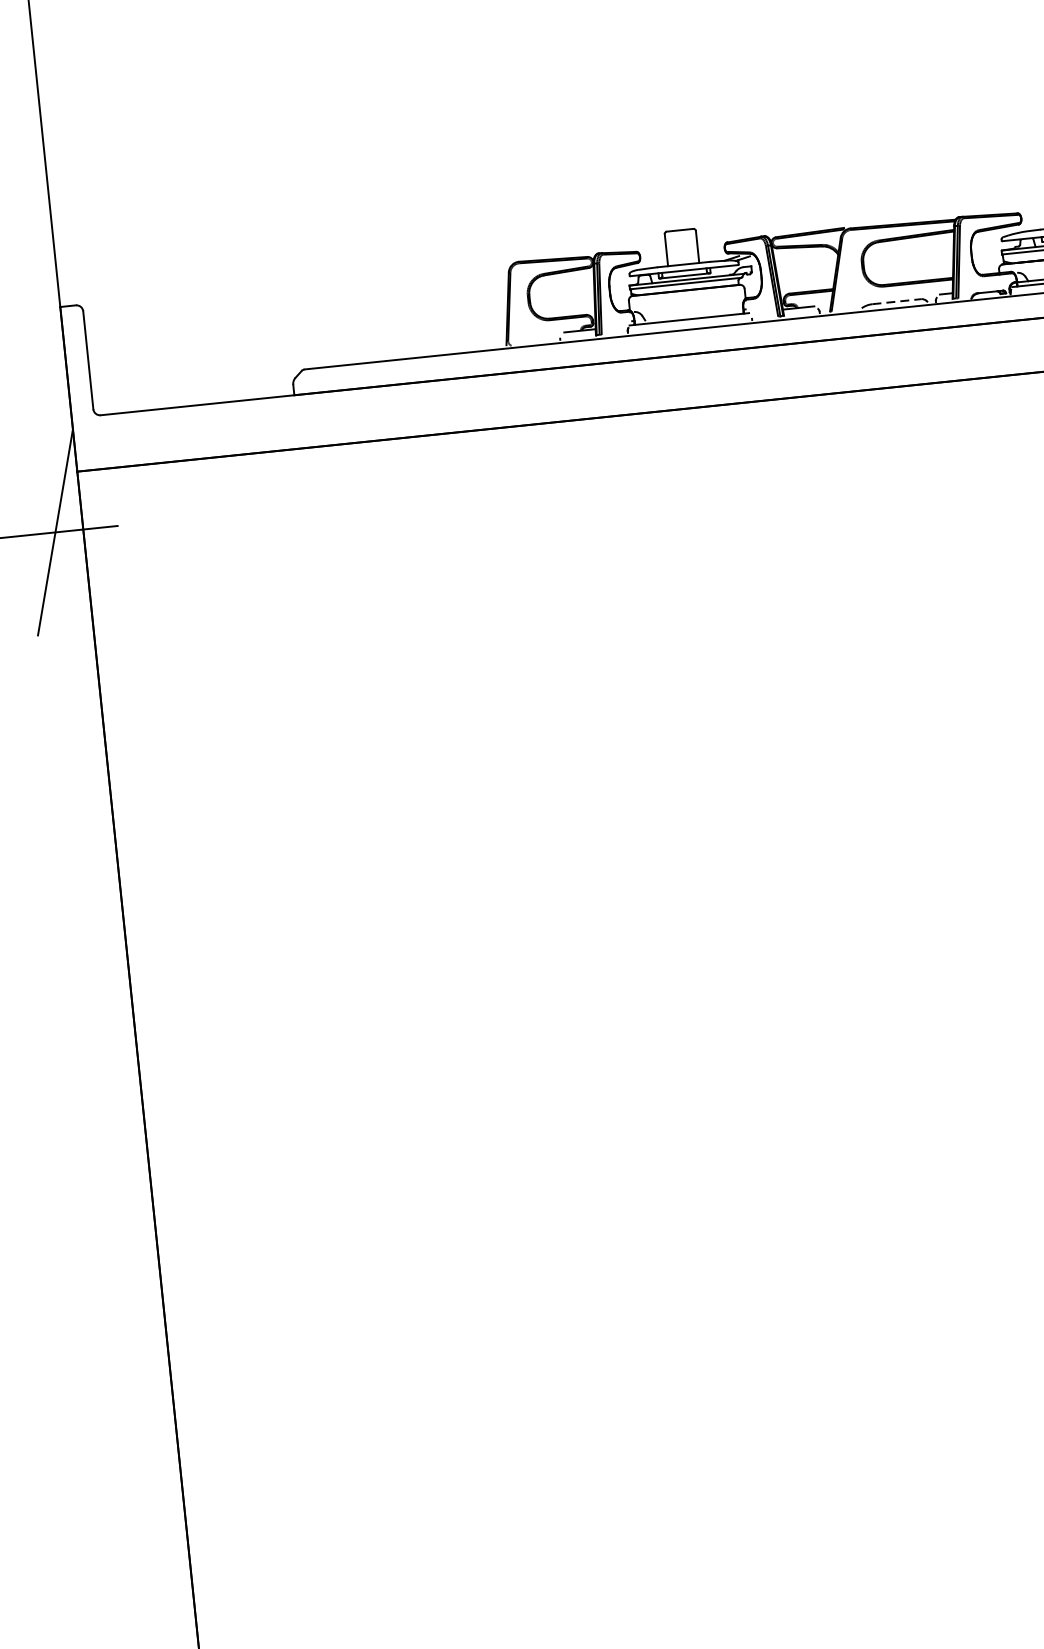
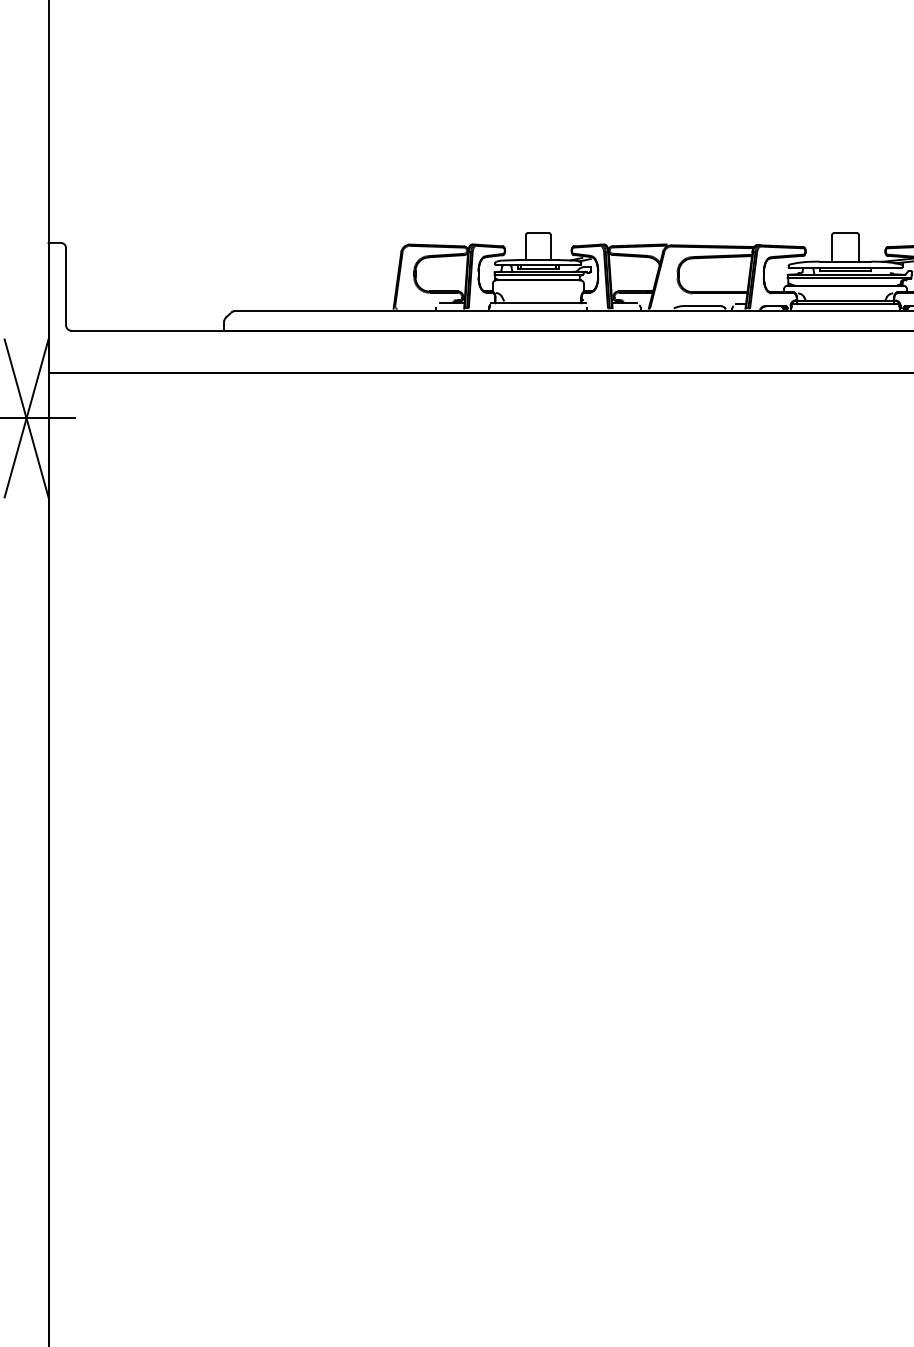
line: (897, 301) -> (702, 306), dashed -> solid
line: (55, 532) -> (26, 418), added

